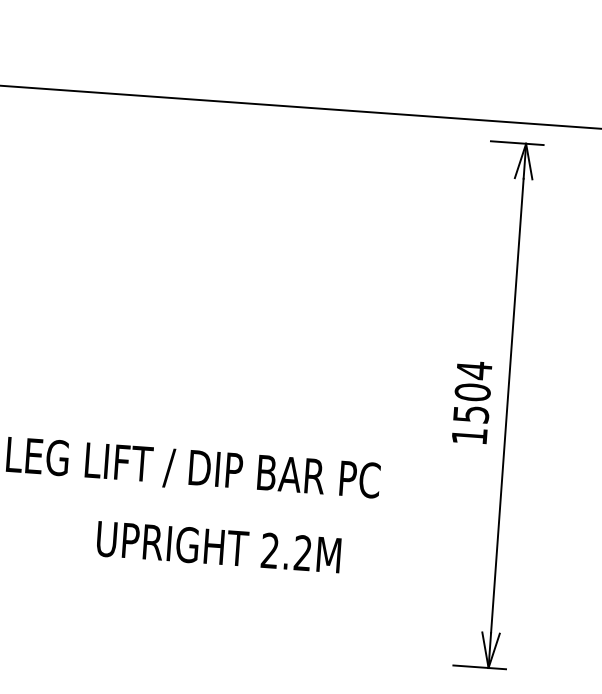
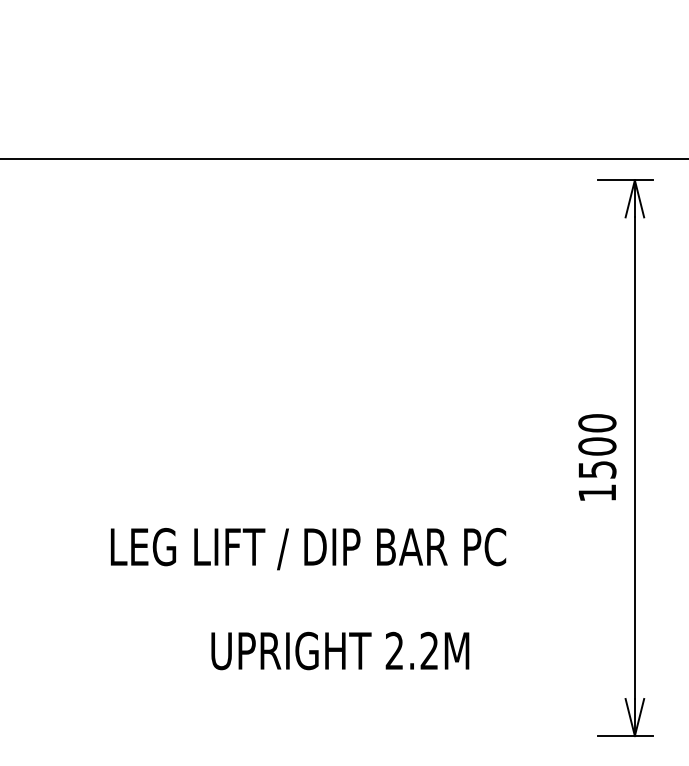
text: (474, 370) -> (597, 423), 1504 -> 1500
text: (219, 546) -> (340, 650), moved

